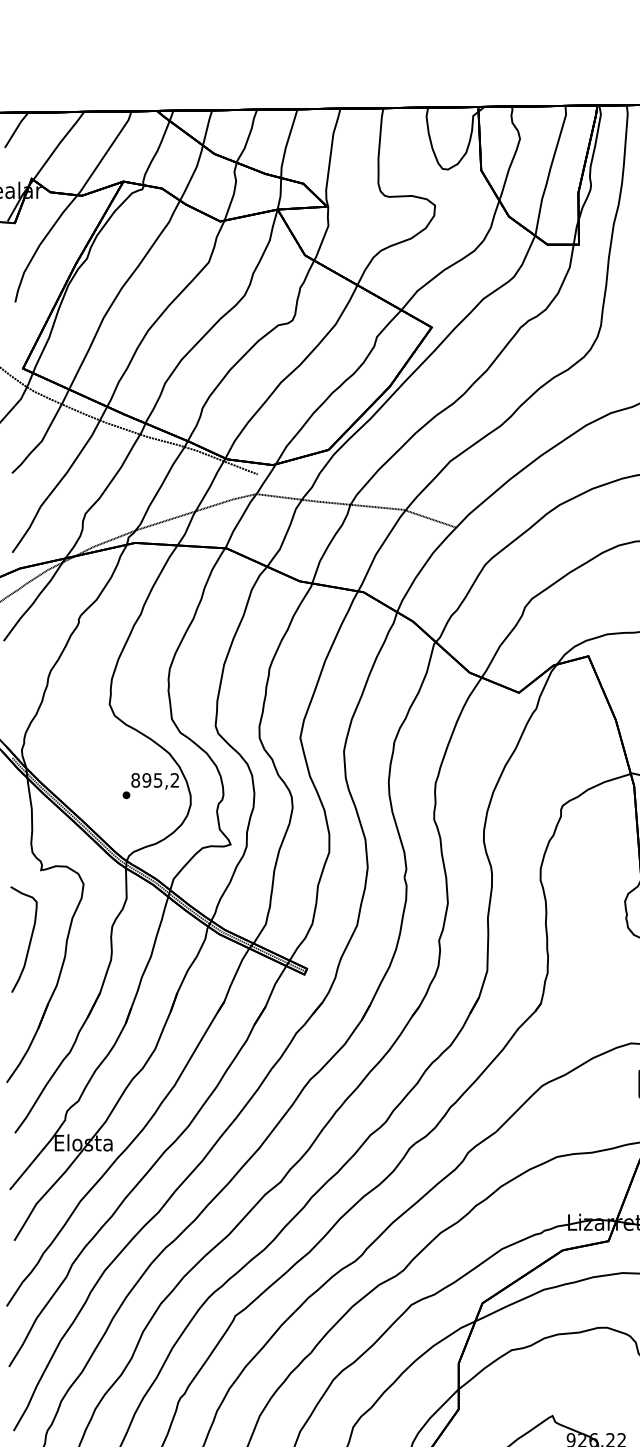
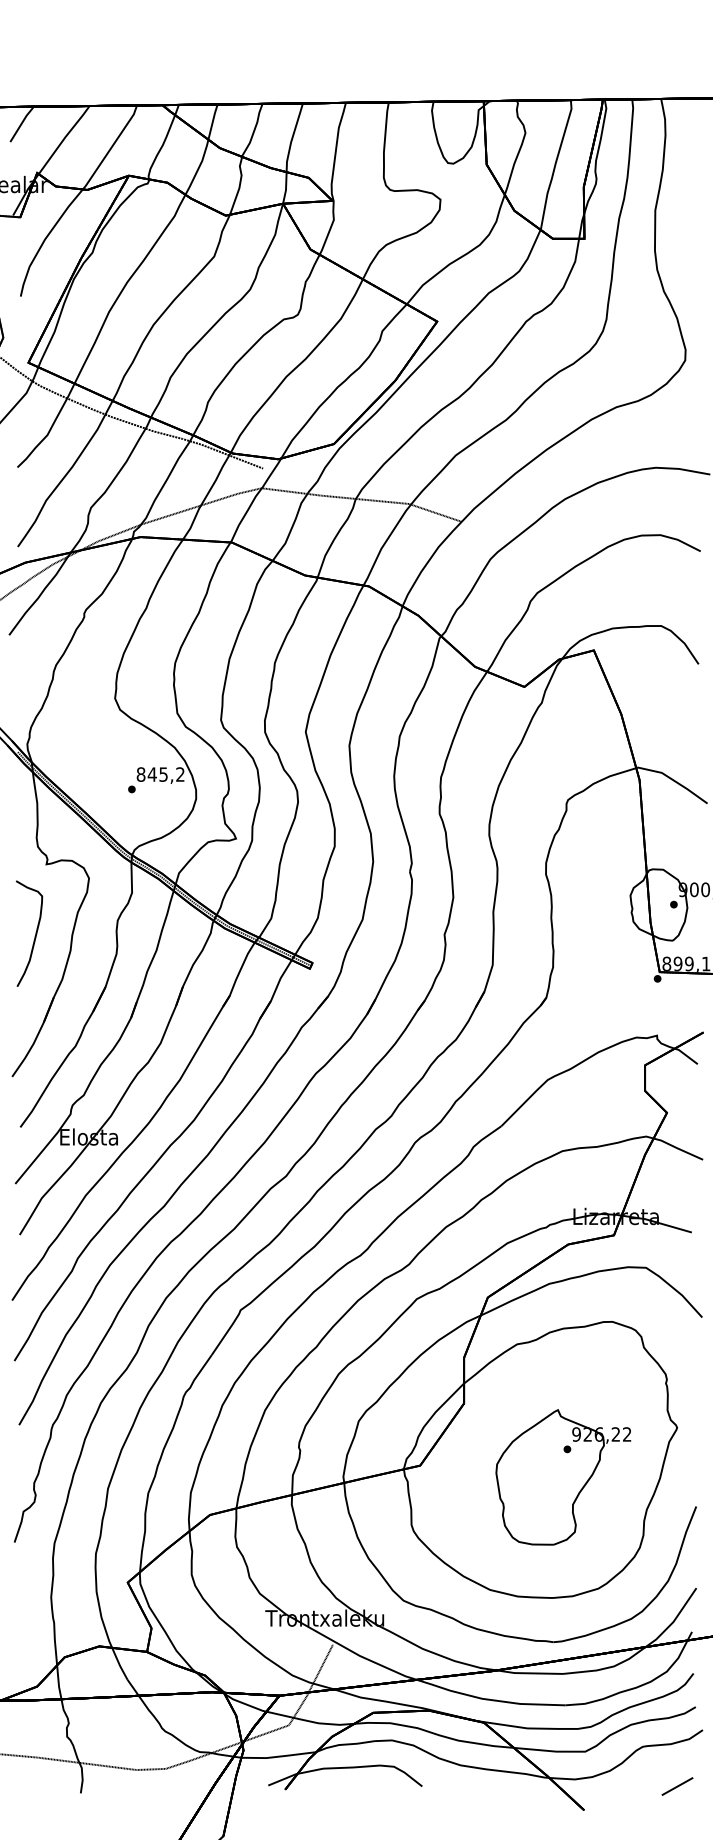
text: (146, 780) -> (151, 774), 895,2 -> 845,2

